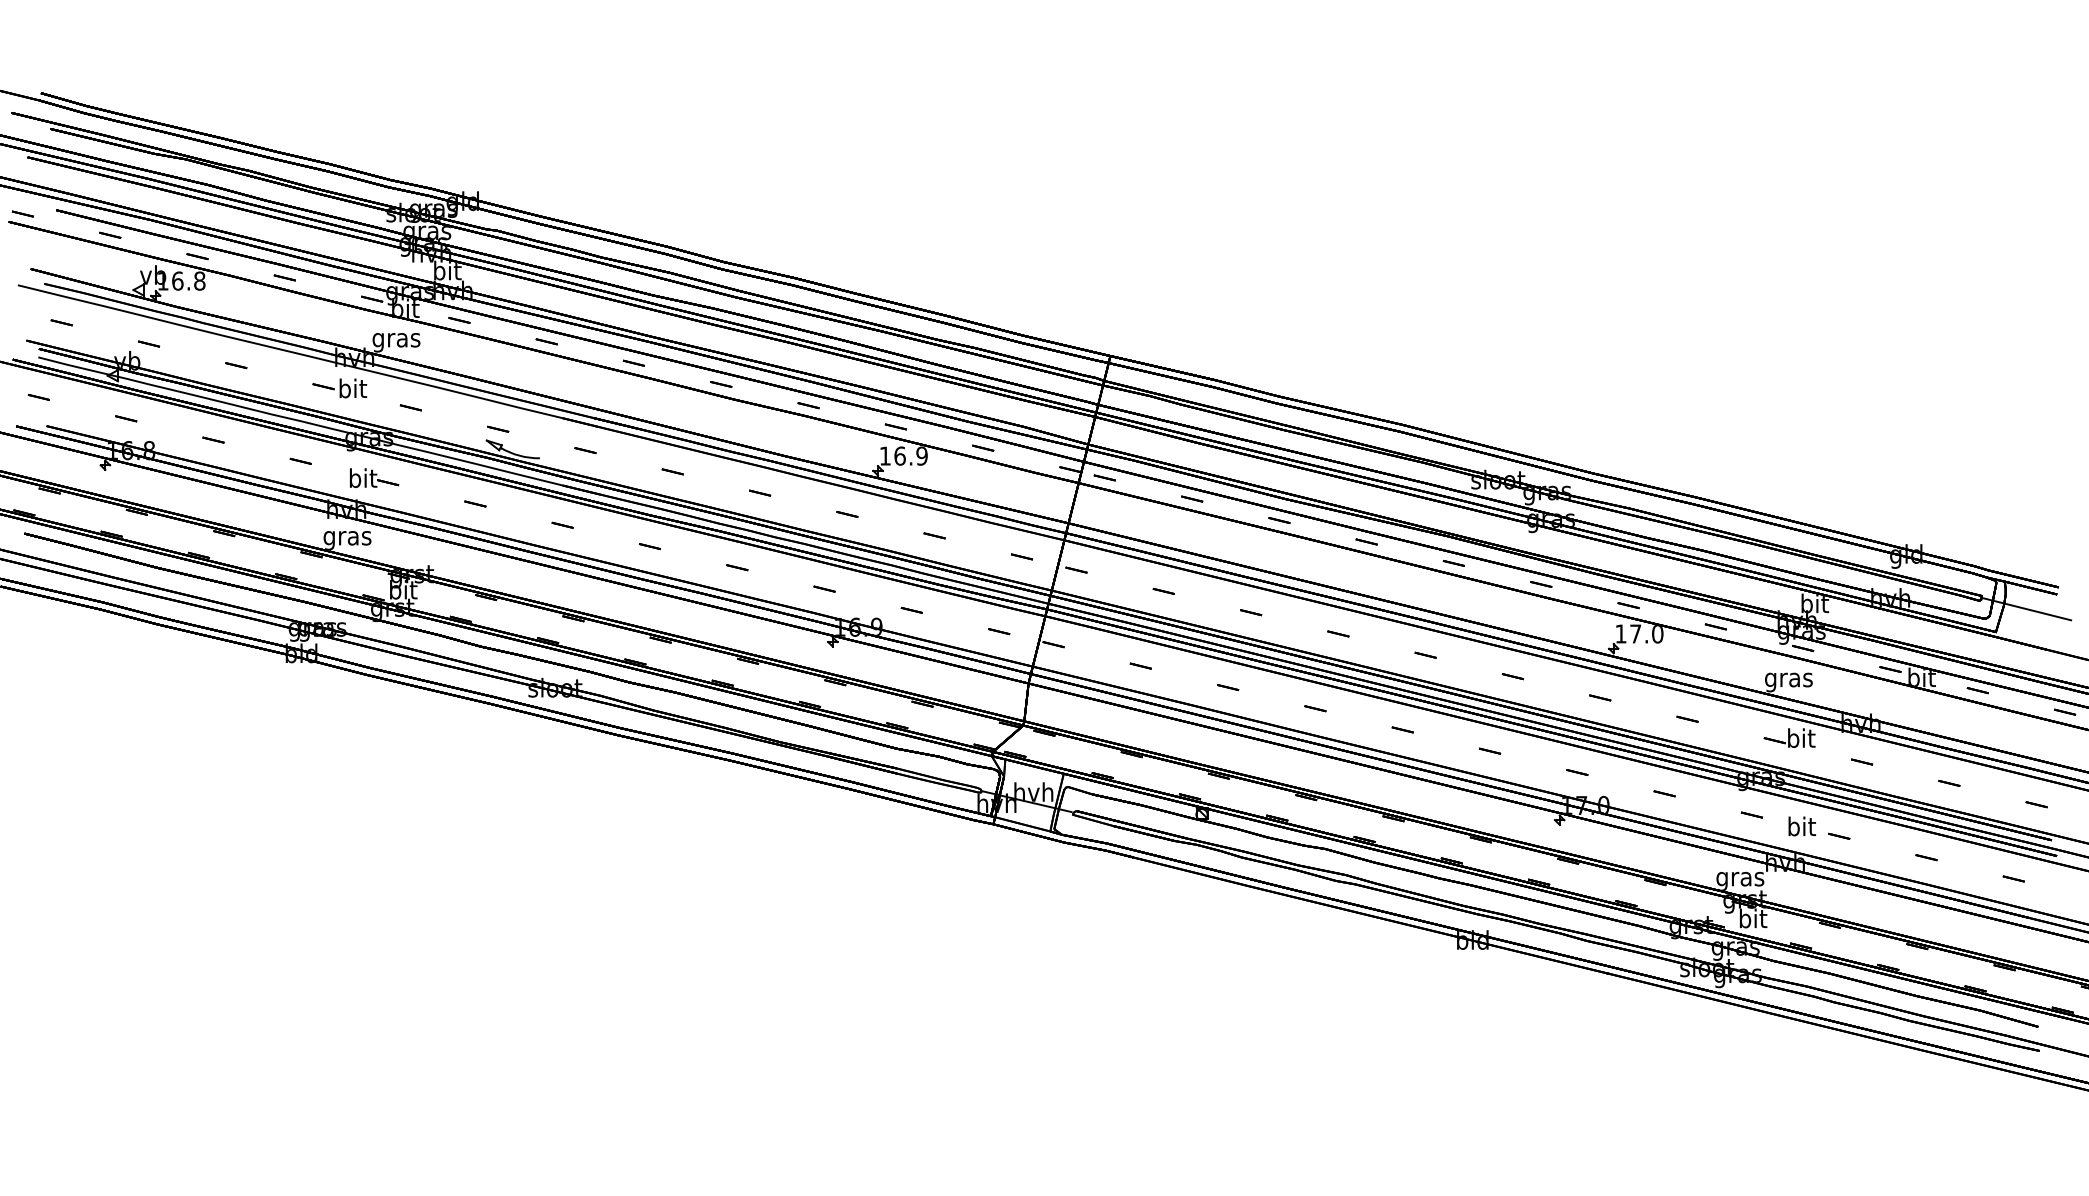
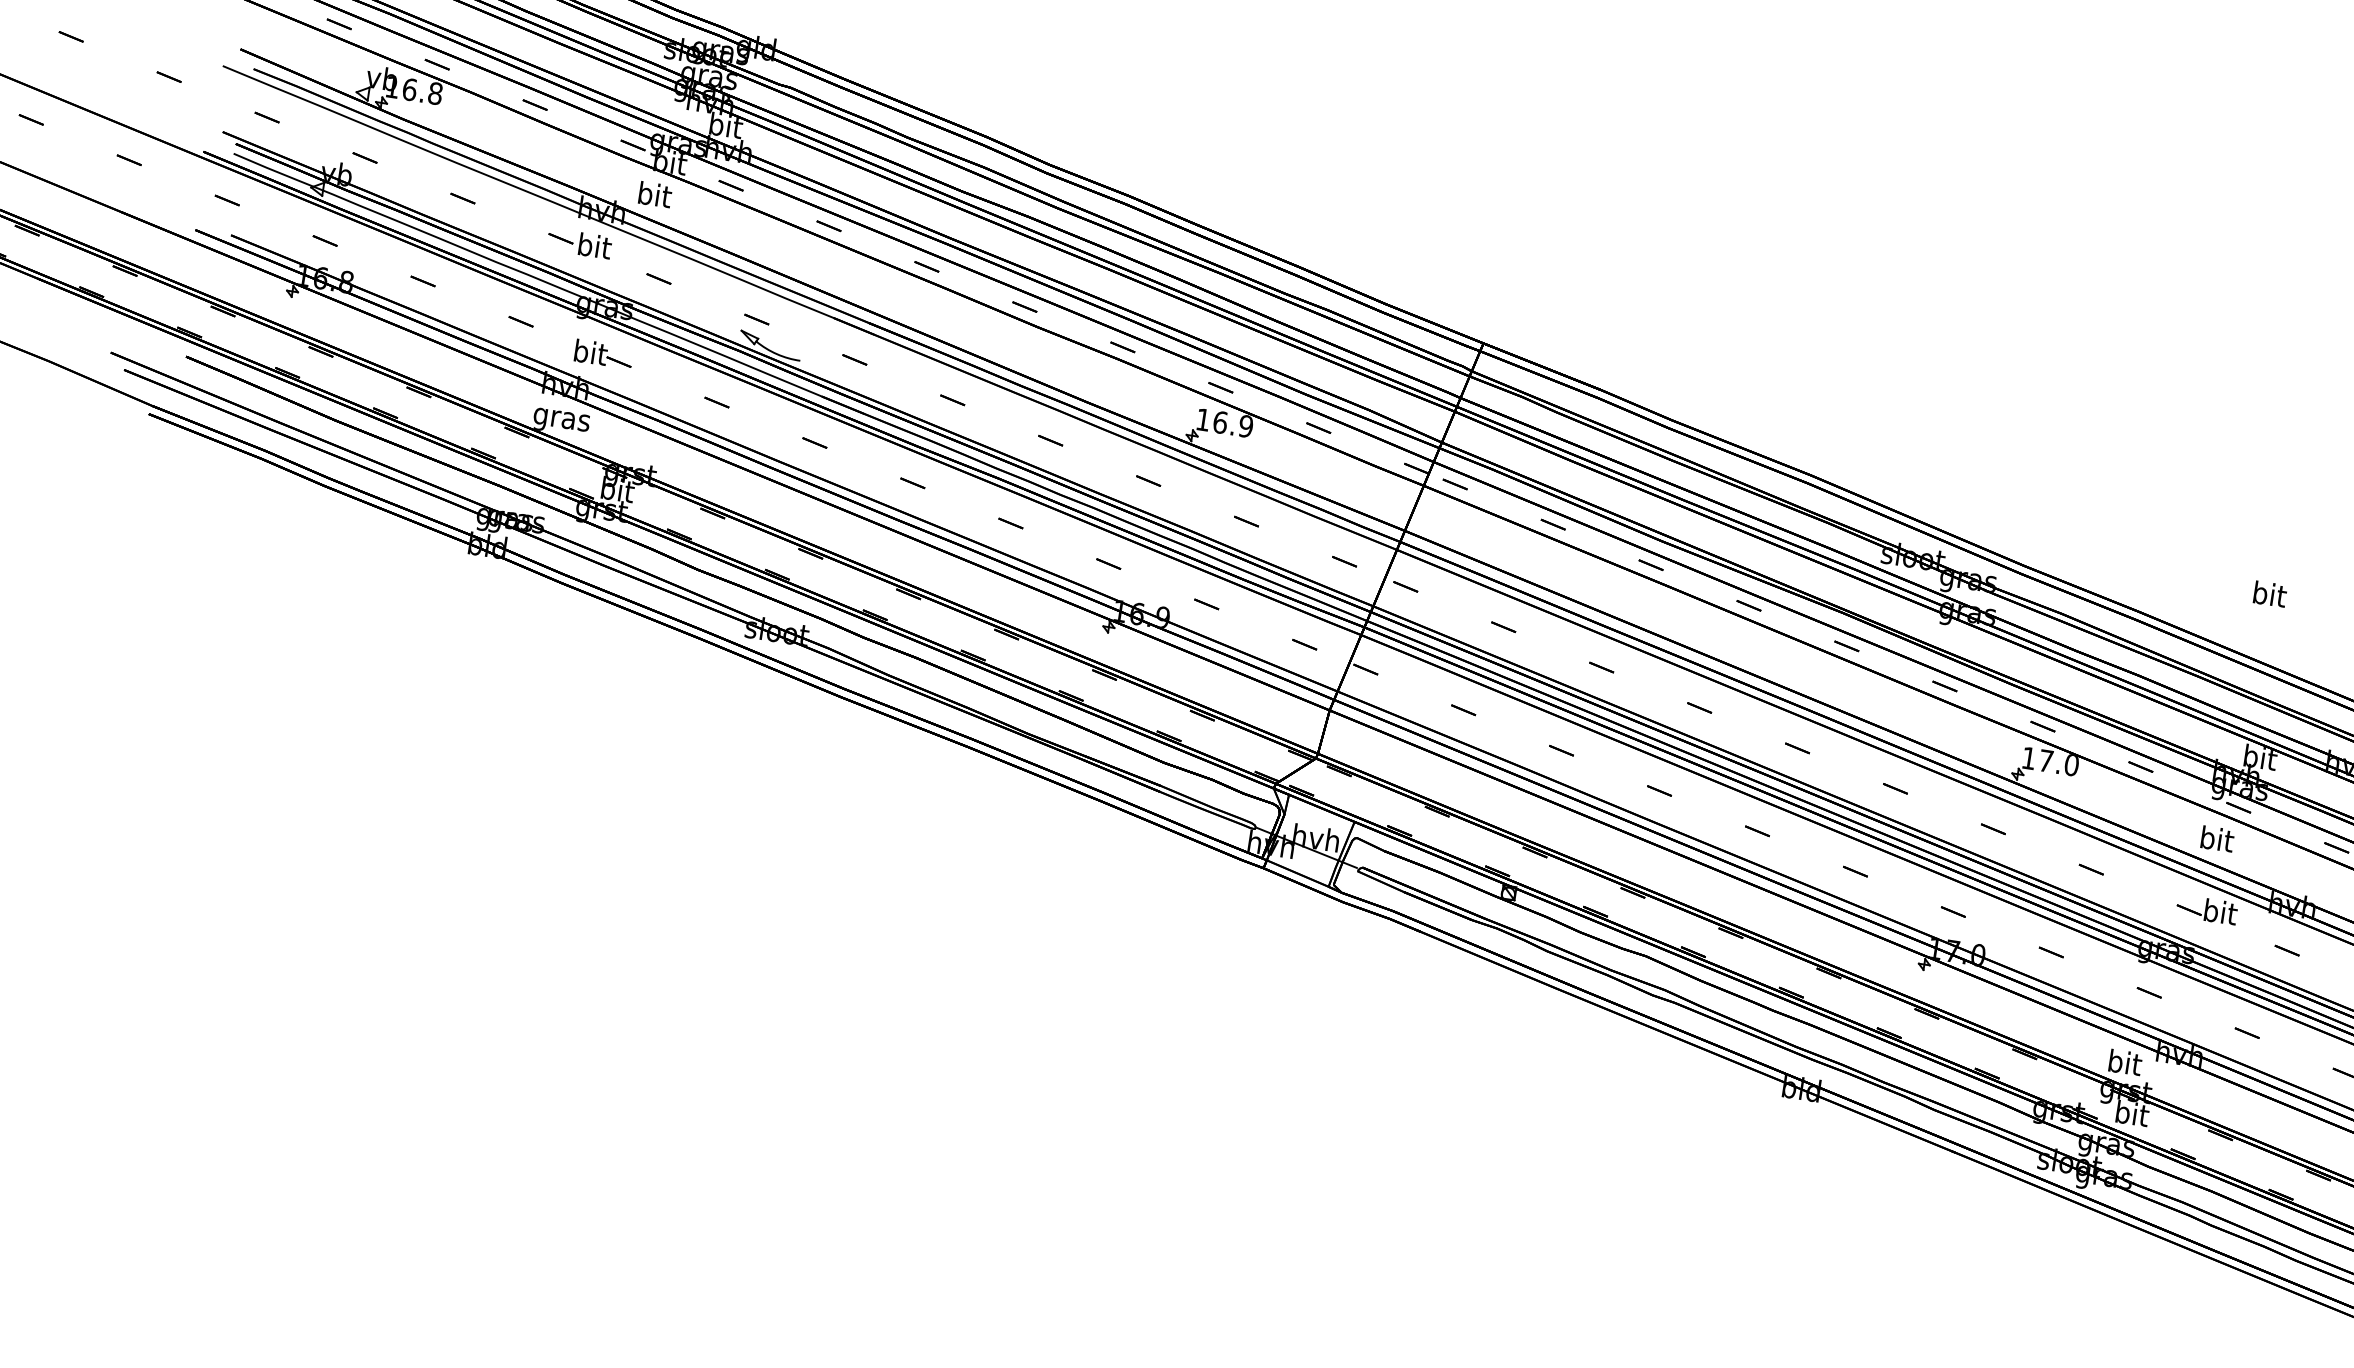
text: (396, 339) -> (654, 196), gras -> bit
text: (1788, 679) -> (2216, 841), gras -> bit
text: (1801, 826) -> (2269, 594), moved
text: (1740, 878) -> (2124, 1064), gras -> bit

